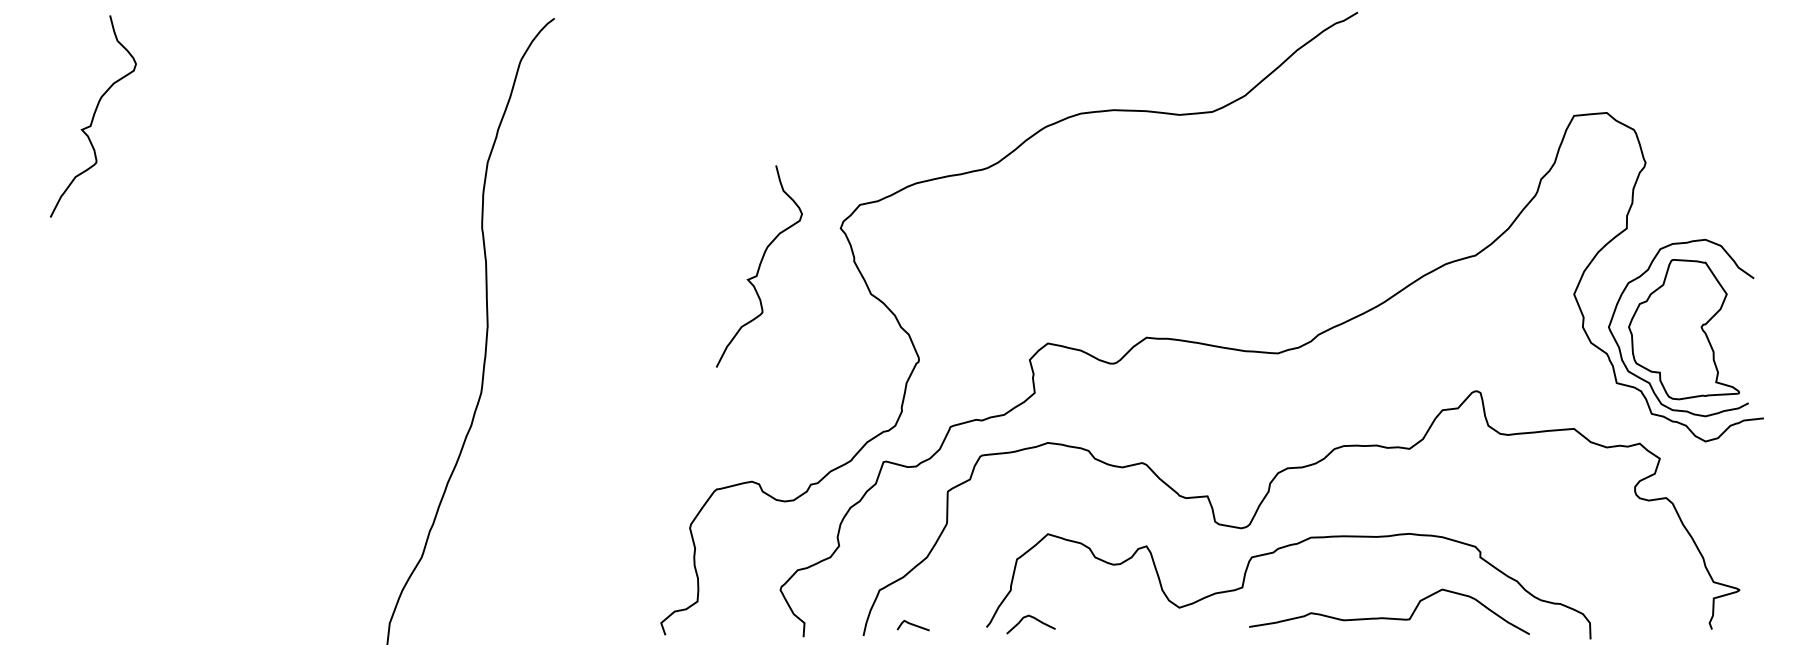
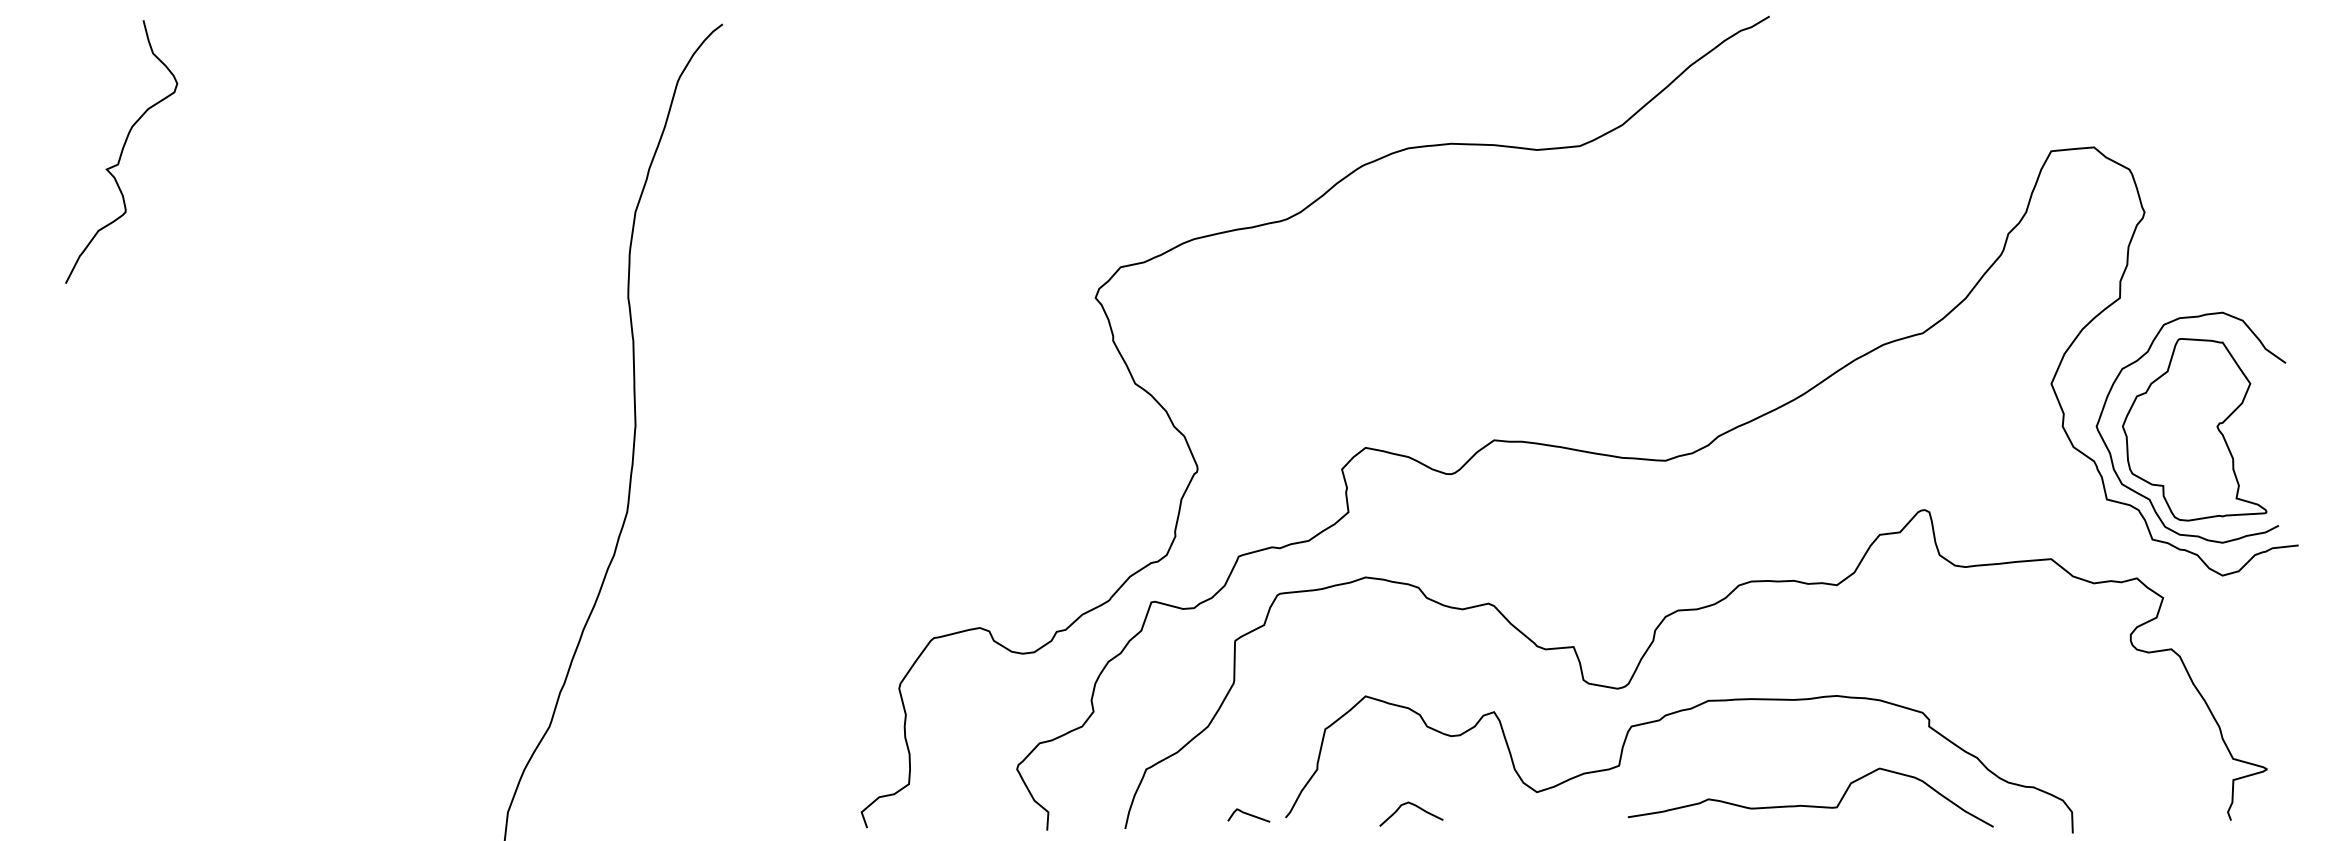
curve: (758, 266) -> (988, 347), removed
curve: (1032, 618) -> (1413, 806), moved
curve: (912, 625) -> (1247, 815), moved

